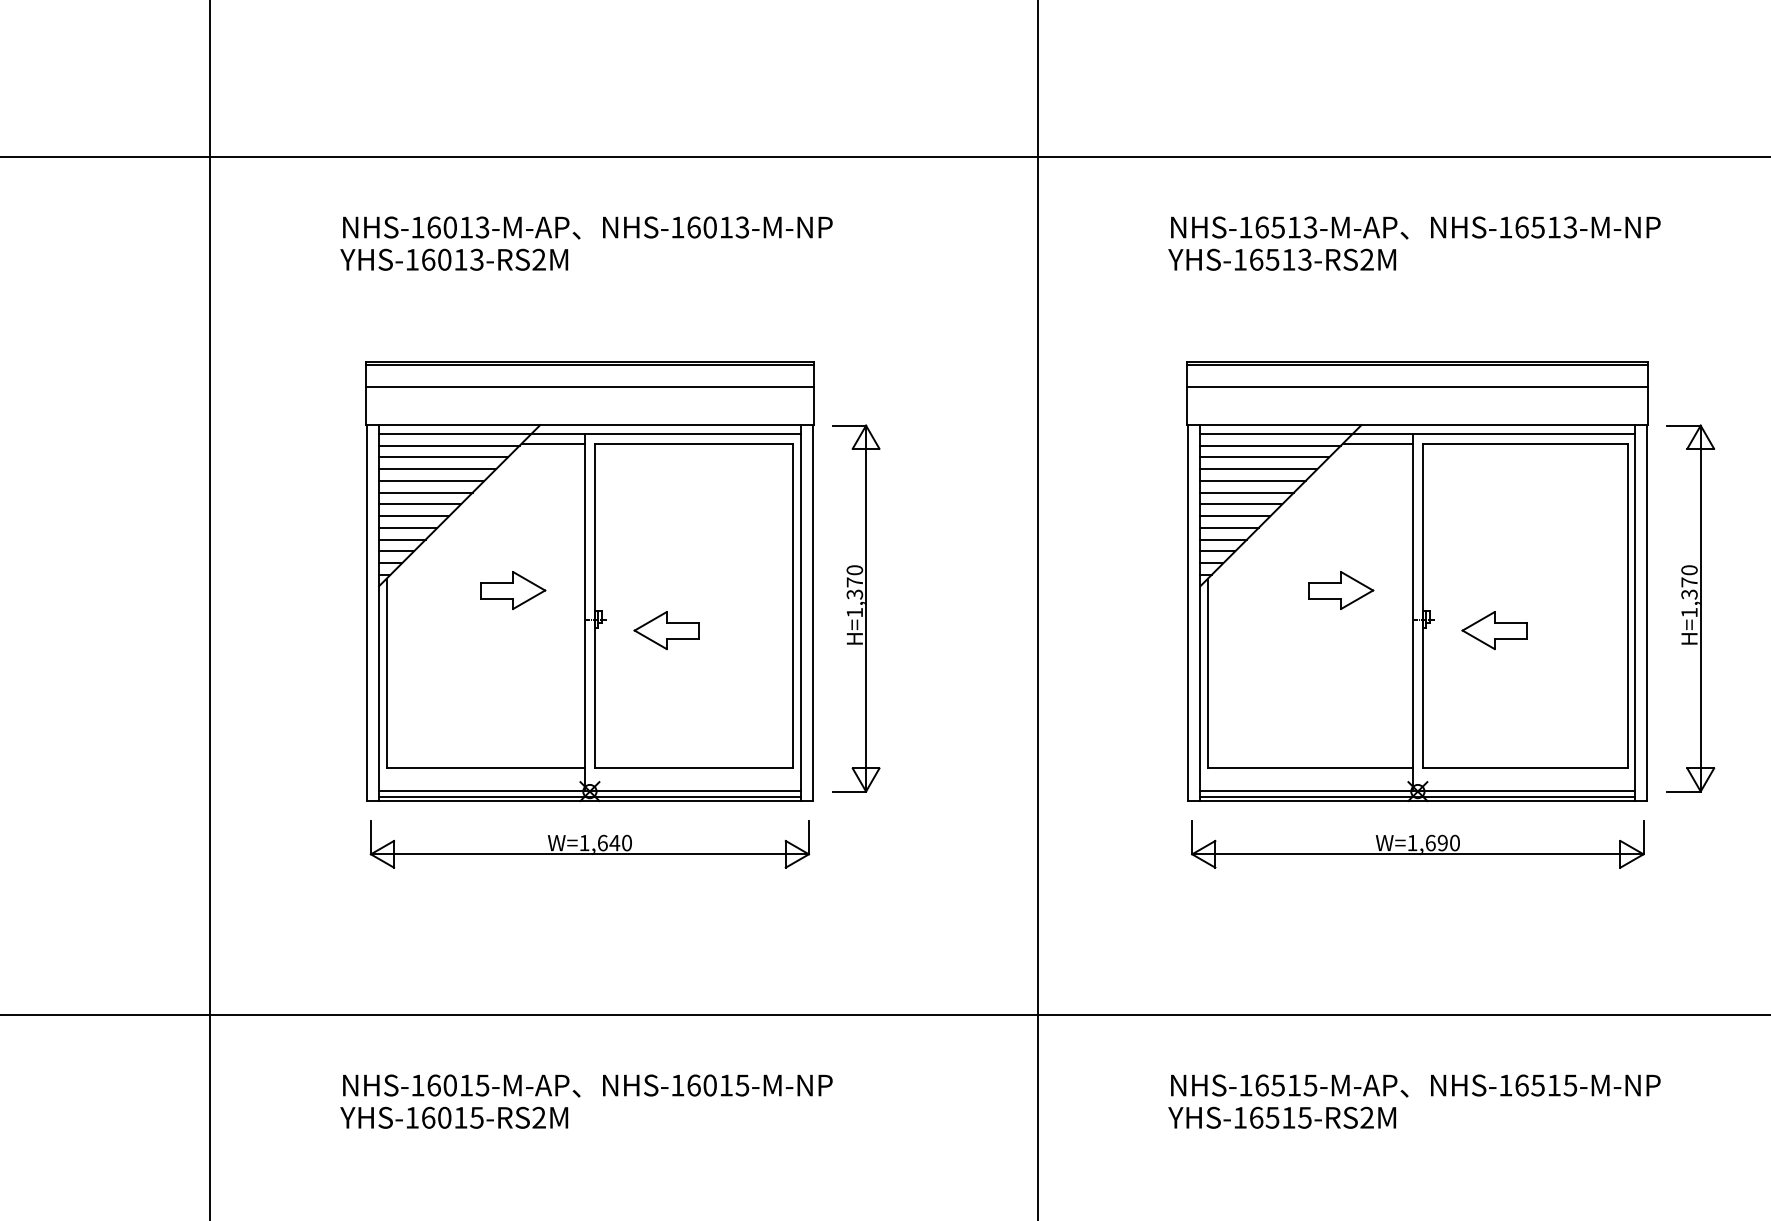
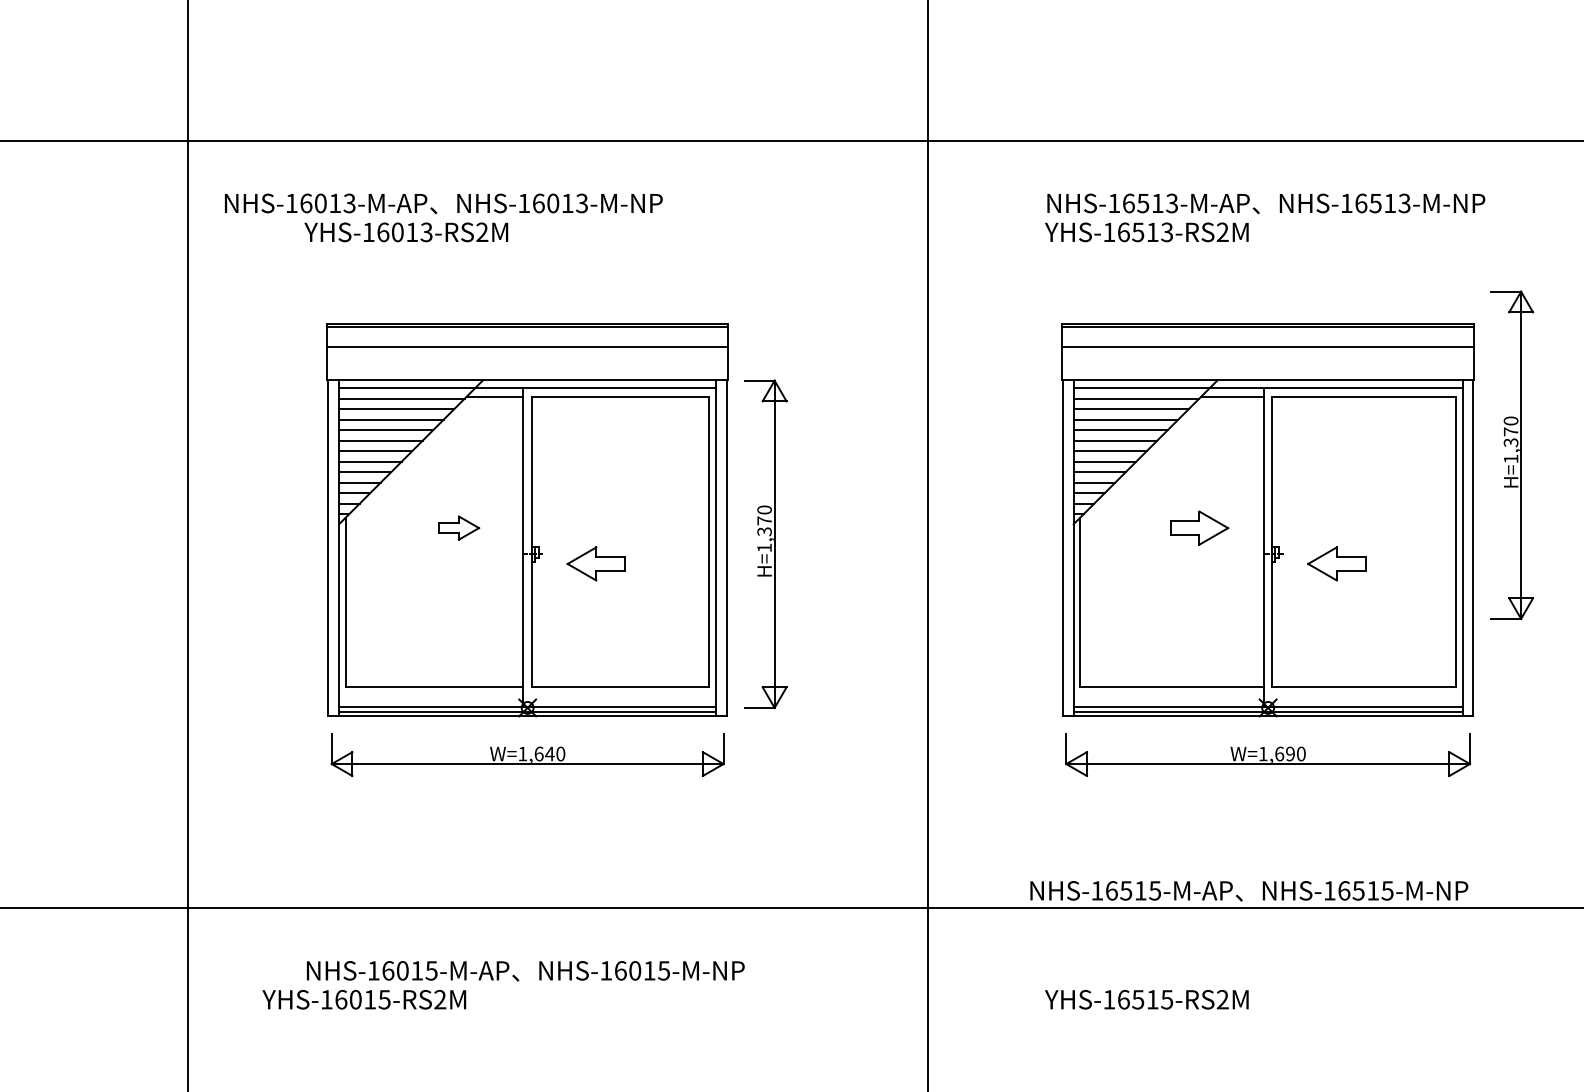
text: (587, 227) -> (443, 203), moved
part: (512, 589) -> (458, 527), size x0.7
part: (1691, 607) -> (1512, 454), moved
text: (1416, 1086) -> (1249, 891), moved
text: (454, 1117) -> (364, 999), moved

